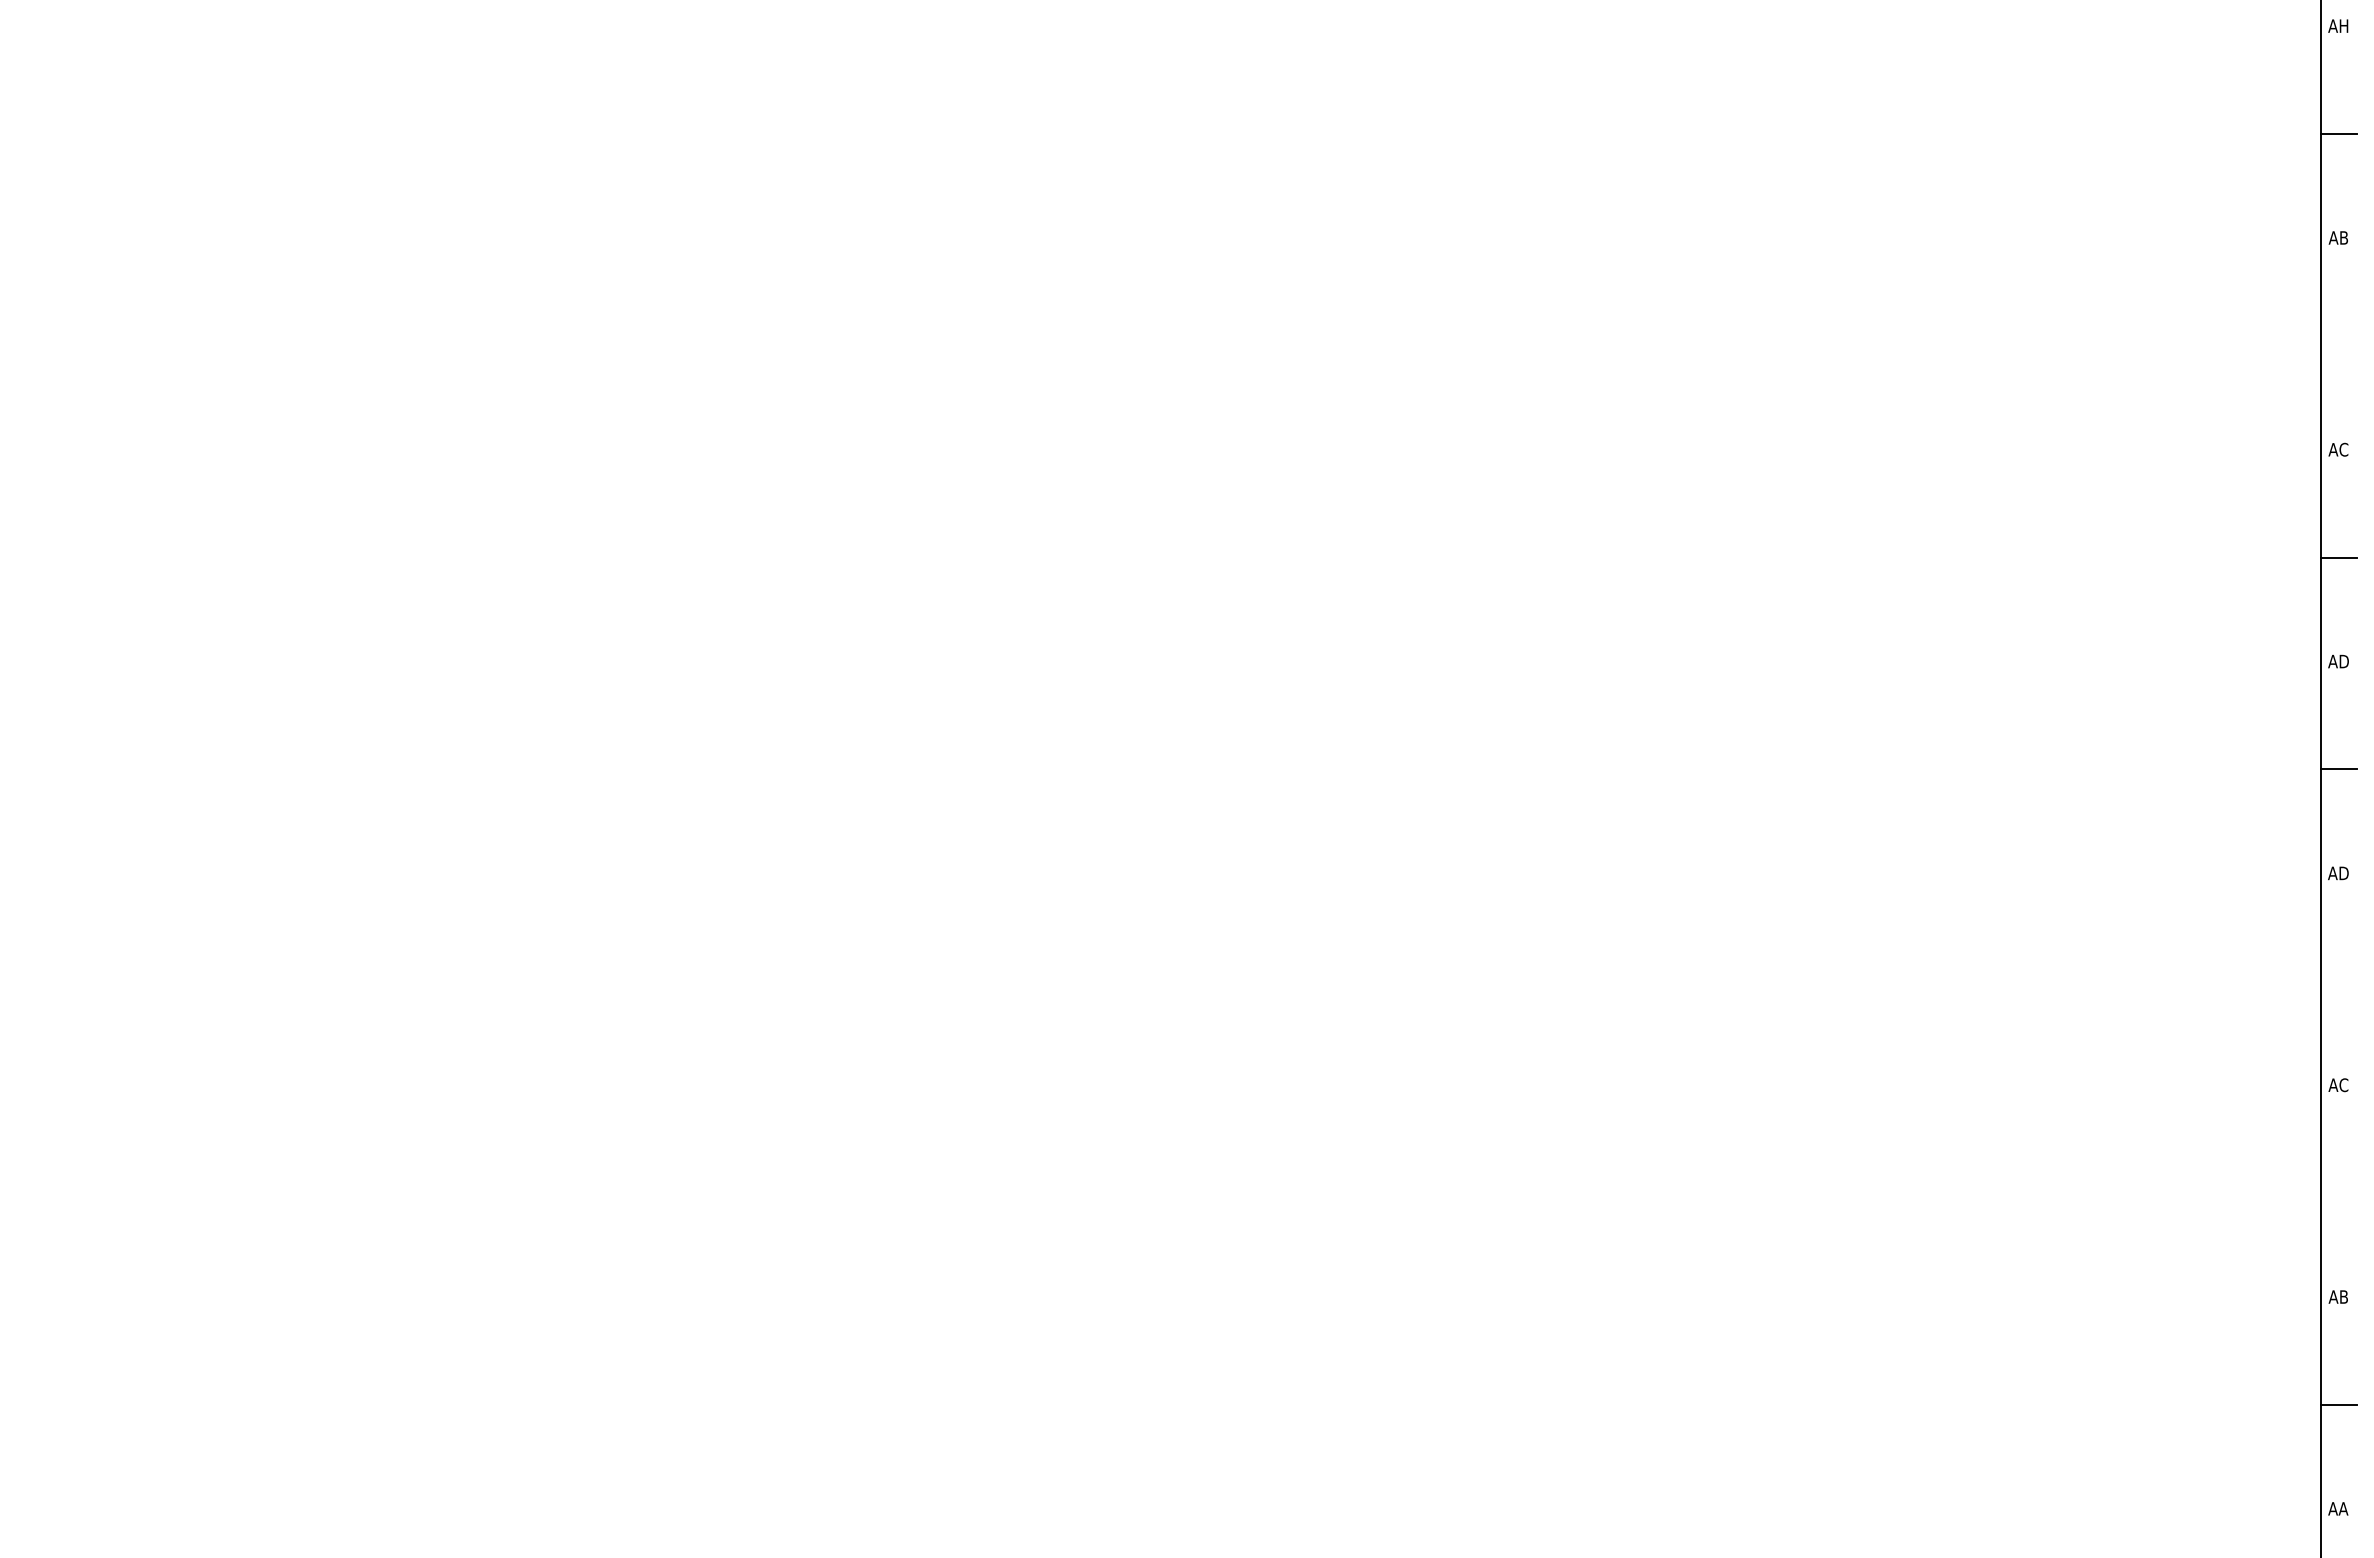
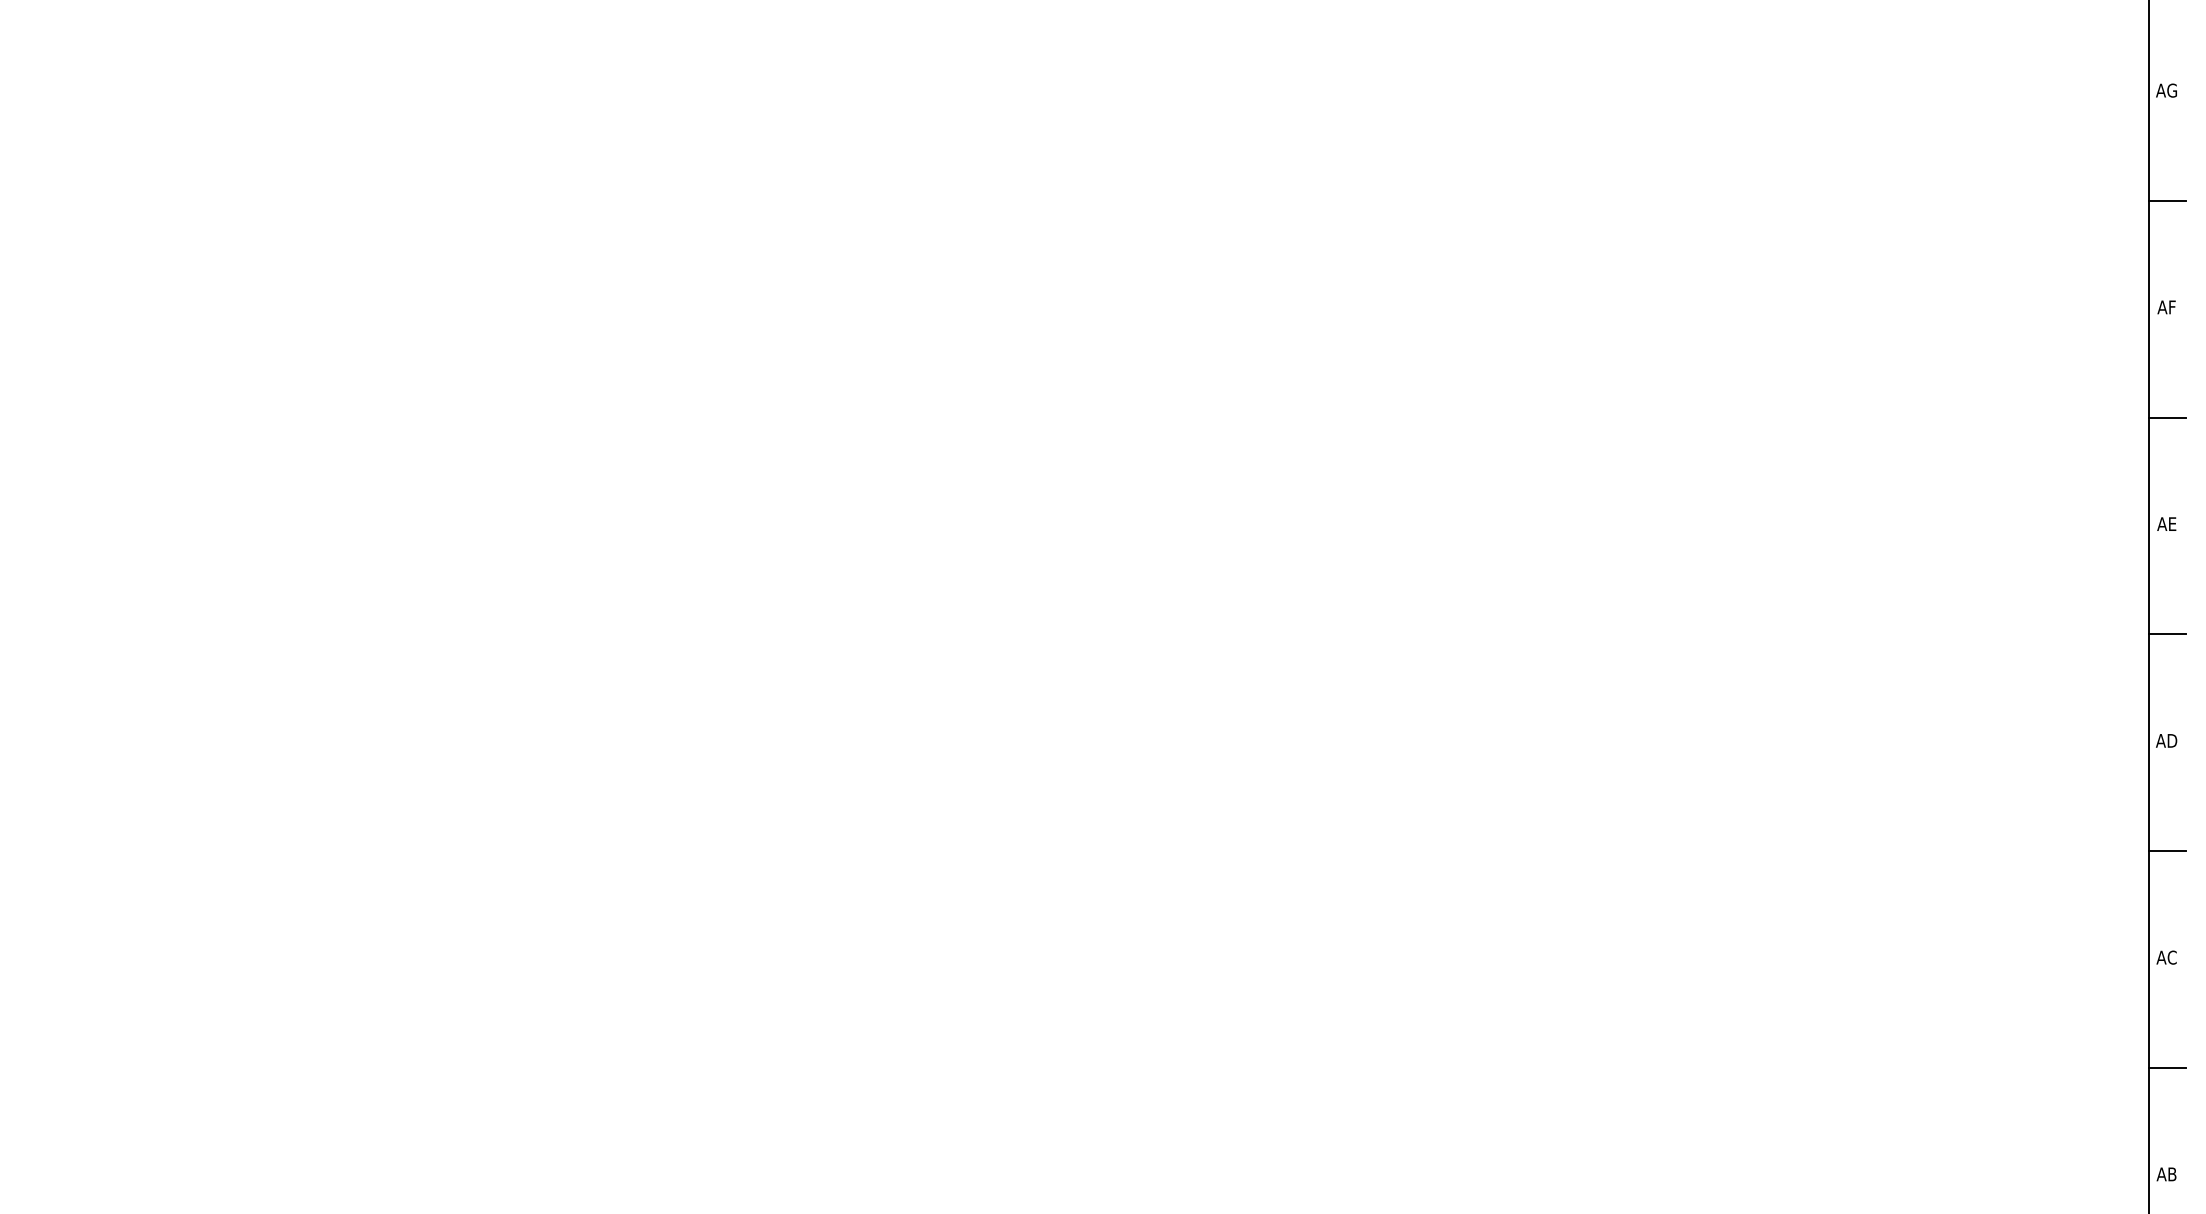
text: (2338, 237) -> (2166, 90), AB -> AG
line: (2339, 345) -> (2167, 200), added
text: (2338, 449) -> (2166, 307), AC -> AF
text: (2338, 661) -> (2166, 524), AD -> AE
line: (2339, 981) -> (2167, 851), added
line: (2339, 1193) -> (2167, 1068), added

